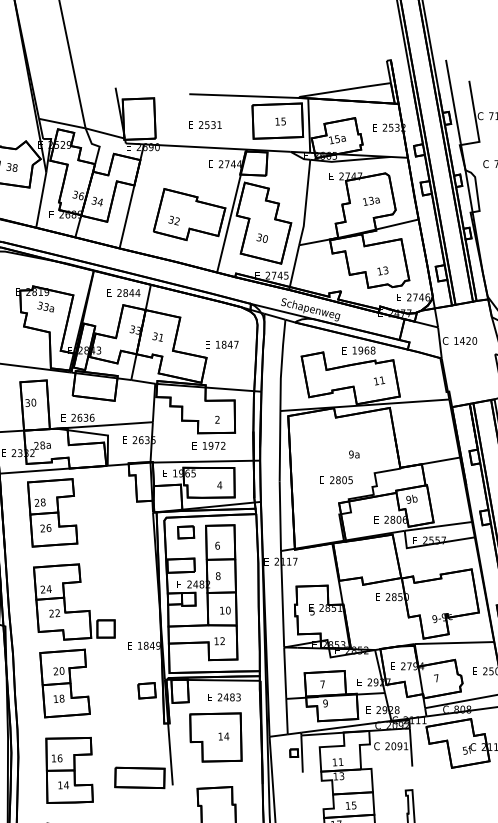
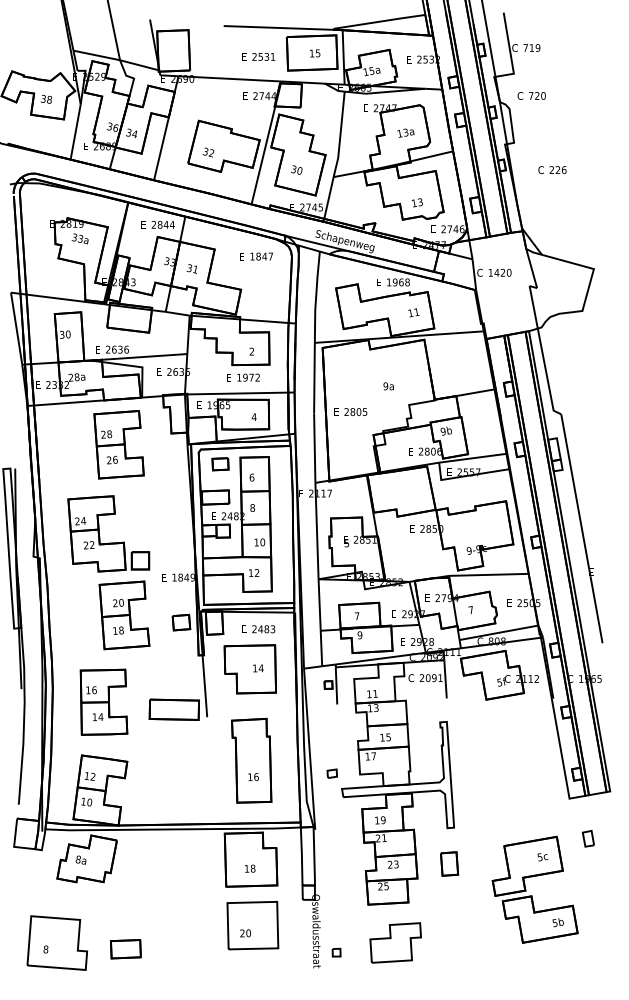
text: (205, 124) -> (258, 56), moved
text: (222, 344) -> (256, 256), moved
text: (336, 479) -> (350, 411), moved
part: (52, 512) -> (118, 444), moved
part: (65, 683) -> (124, 615), moved

